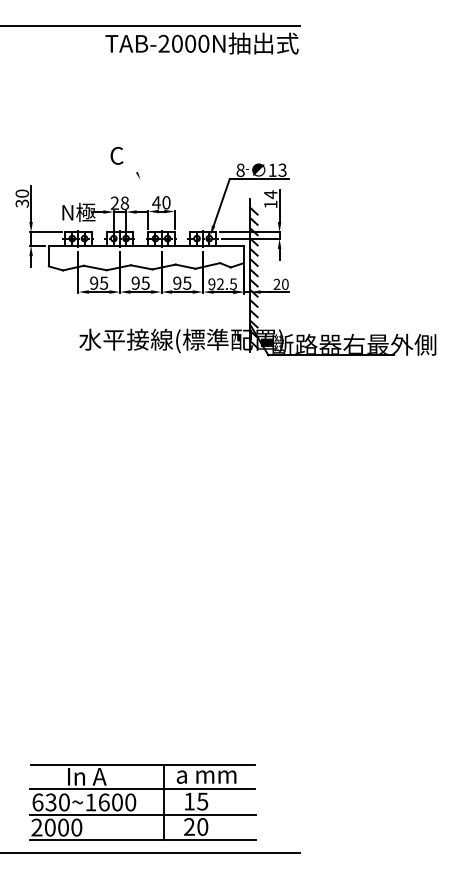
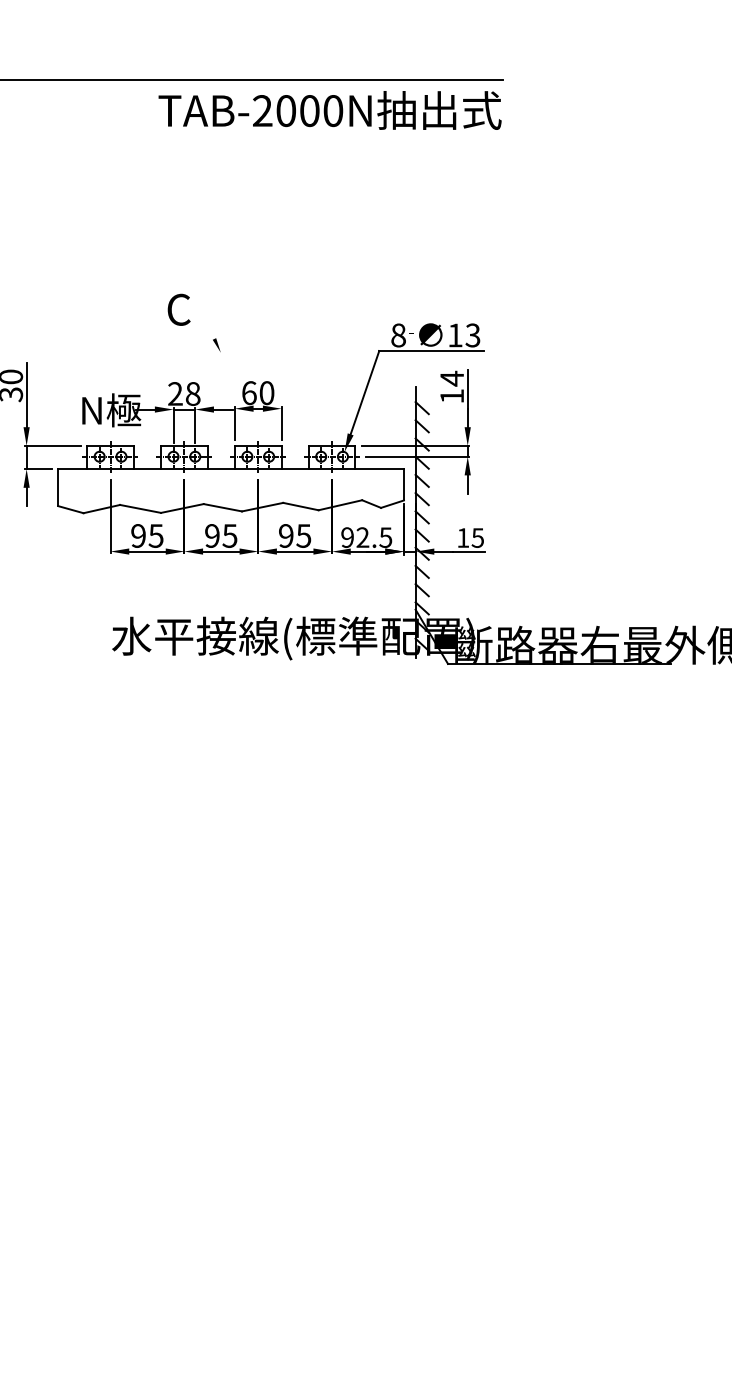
text: (156, 202) -> (249, 392), 40 -> 60
text: (280, 283) -> (469, 536), 20 -> 15

